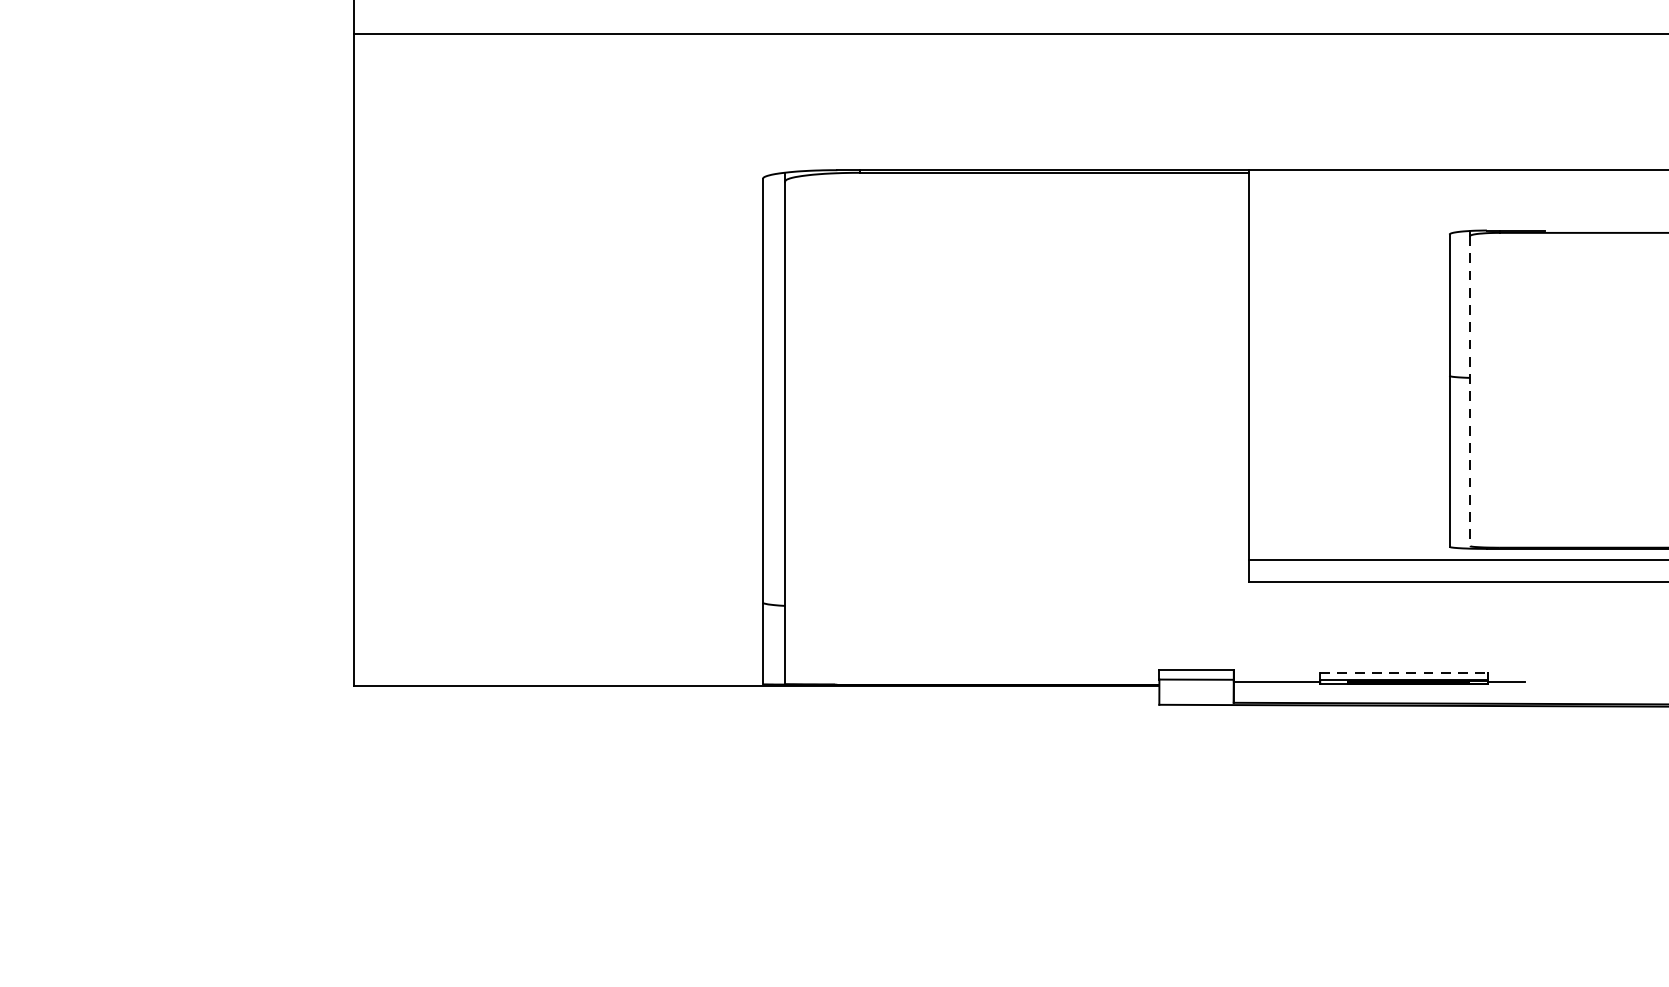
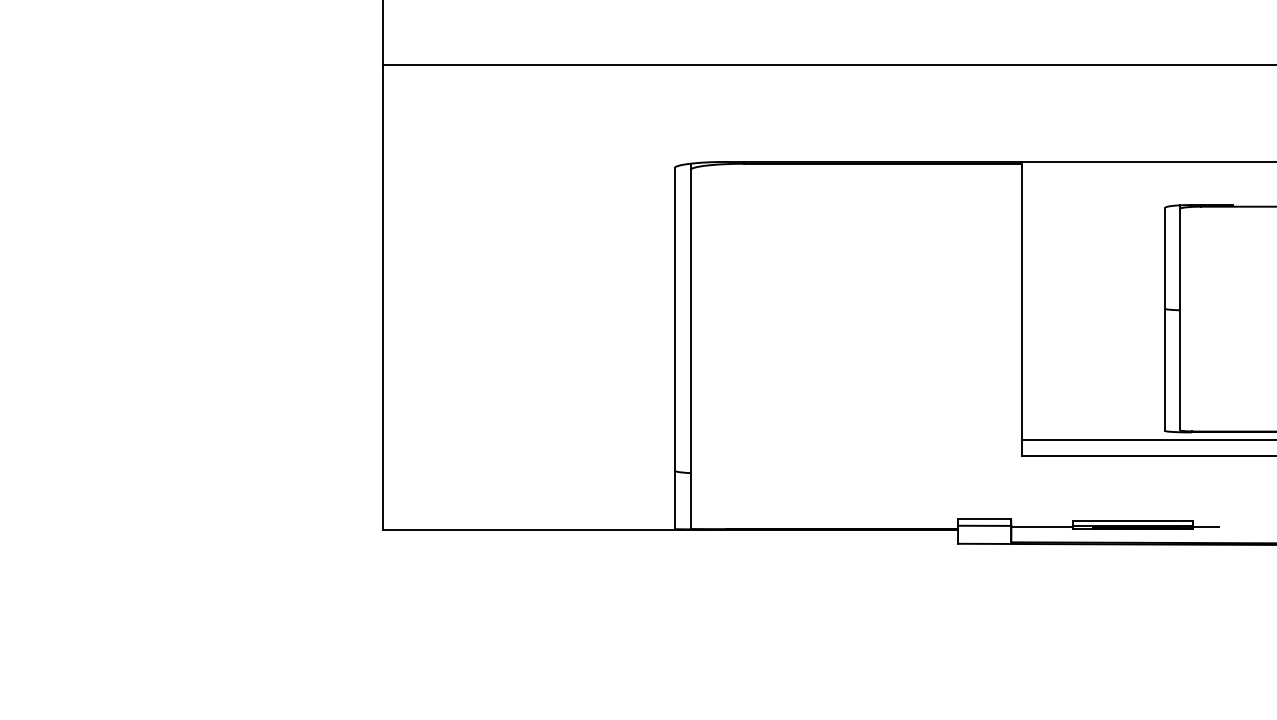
line: (1470, 390) -> (1180, 319), dashed -> solid
line: (1403, 672) -> (1132, 520), dashed -> solid

